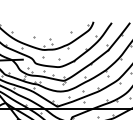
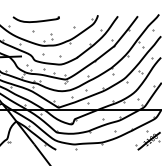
part: (36, 25) -> (35, 19), added

